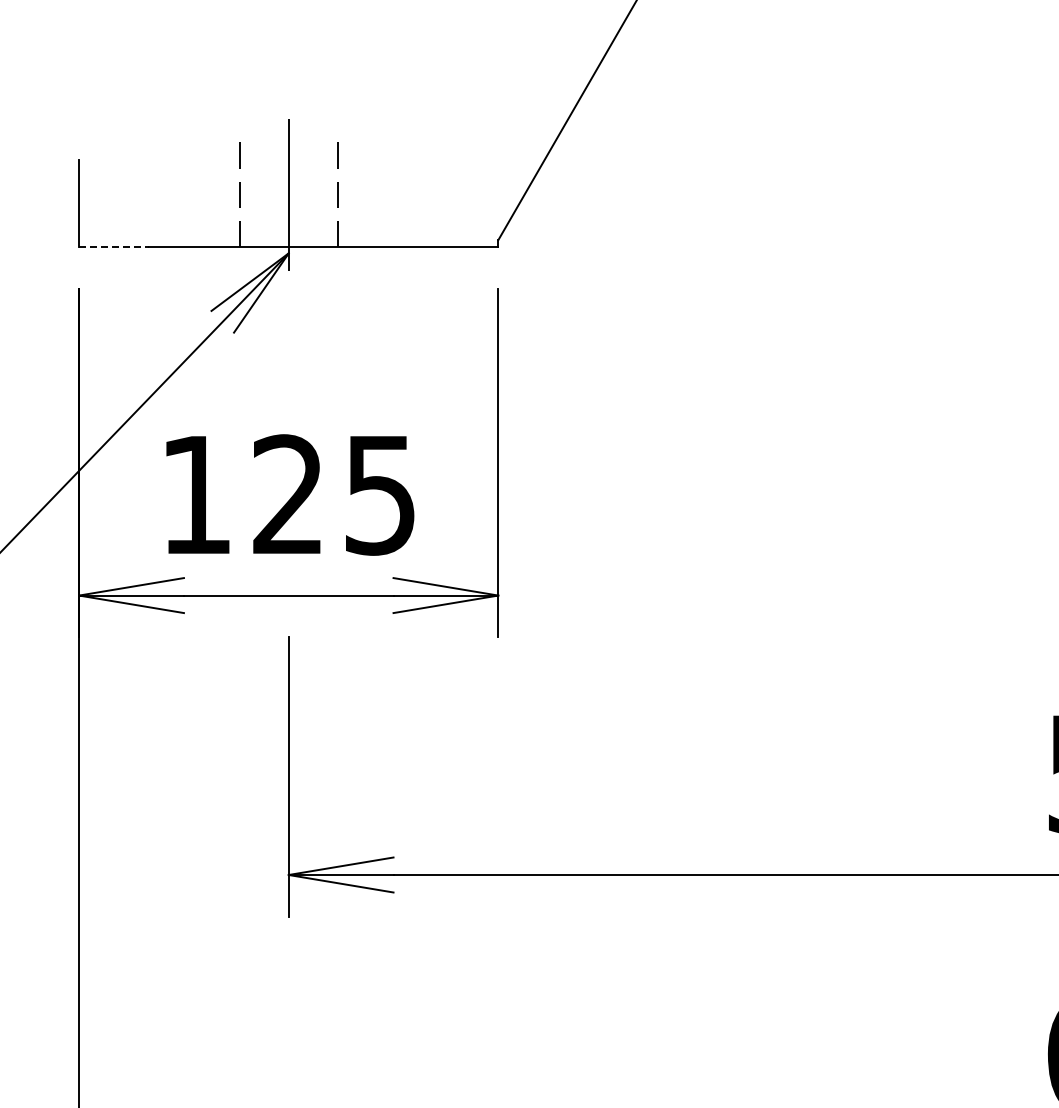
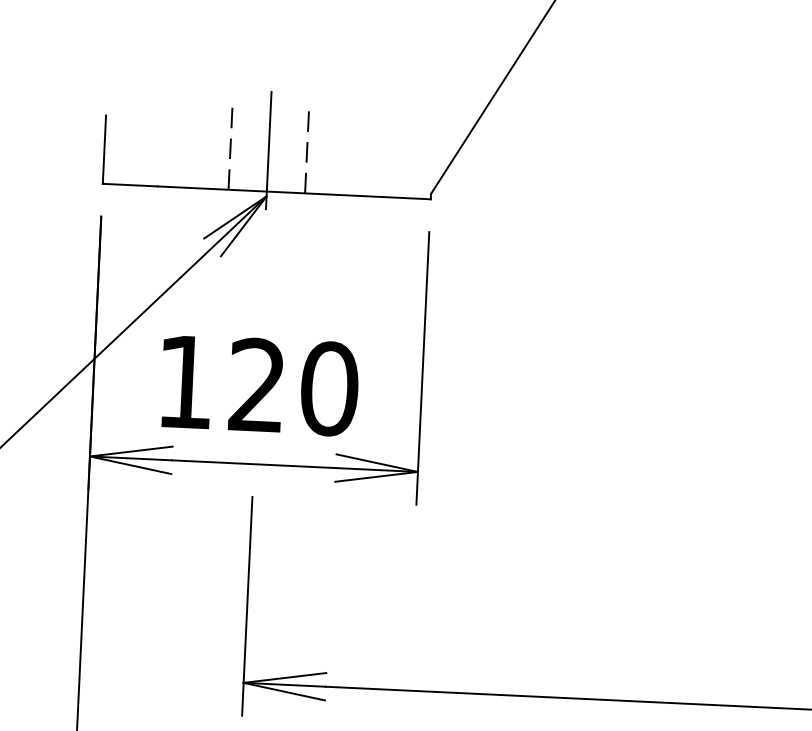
line: (114, 247) -> (130, 185), dashed -> solid
text: (380, 494) -> (329, 388), 125 -> 120

